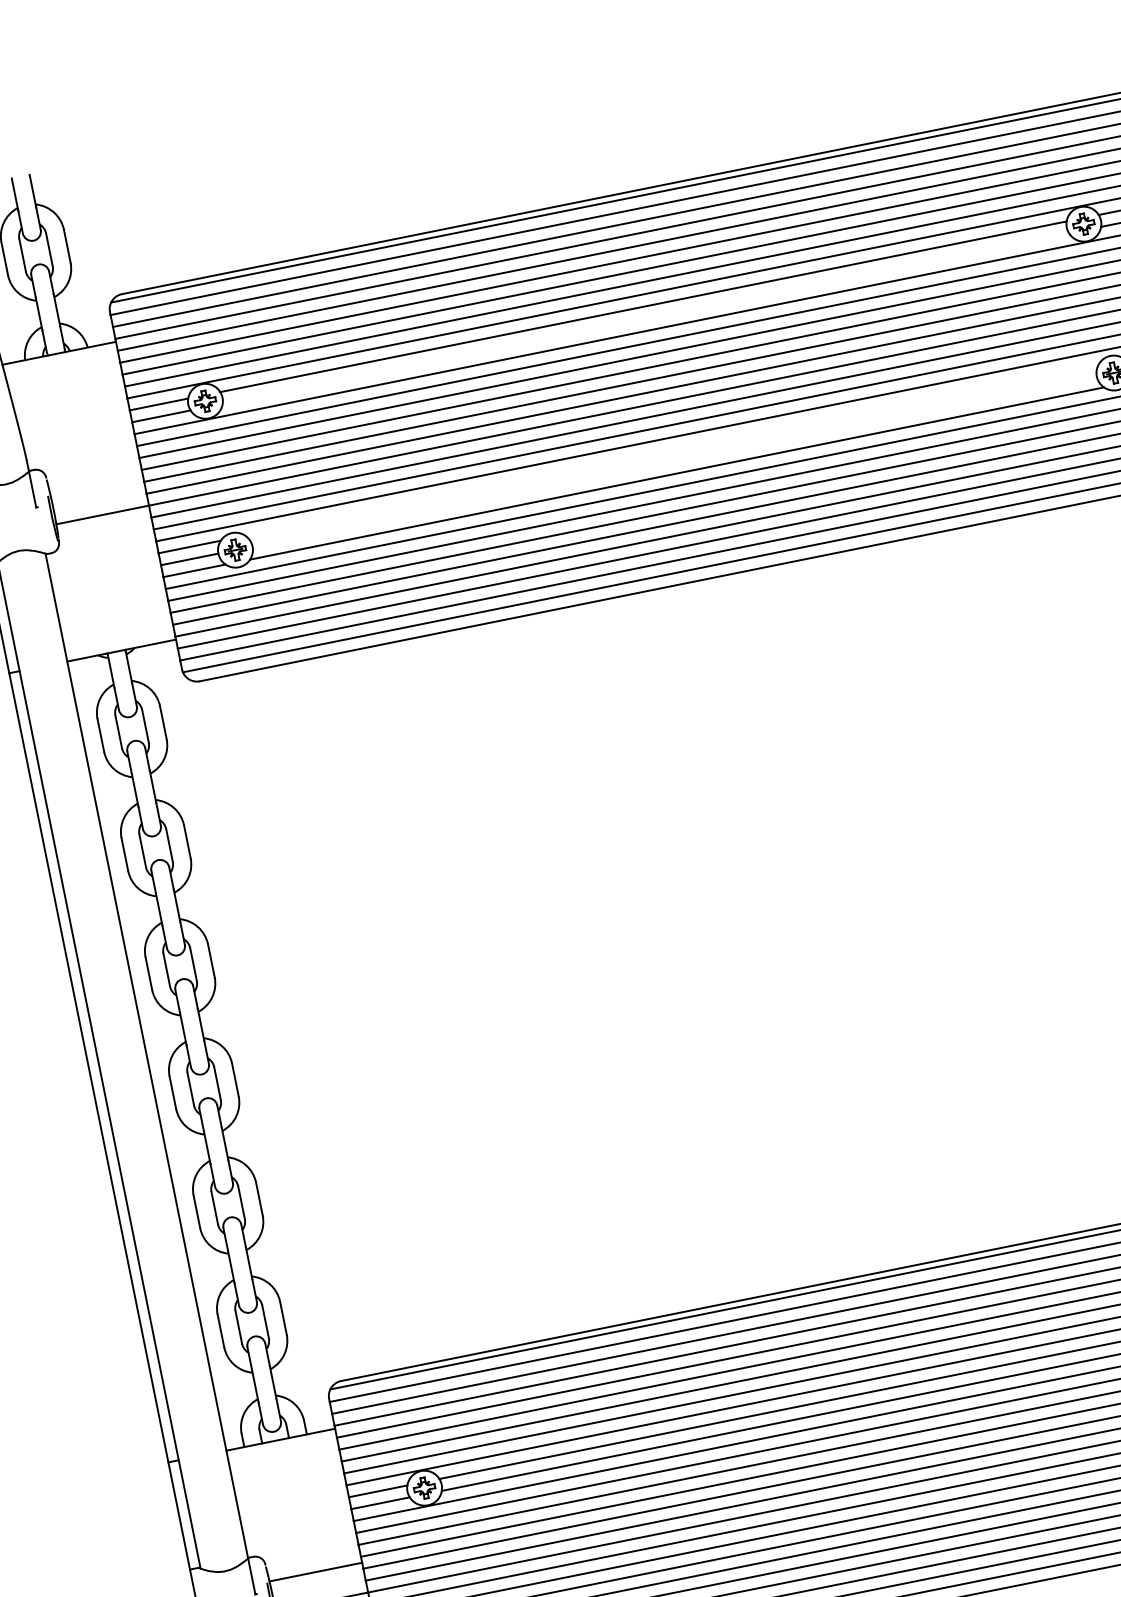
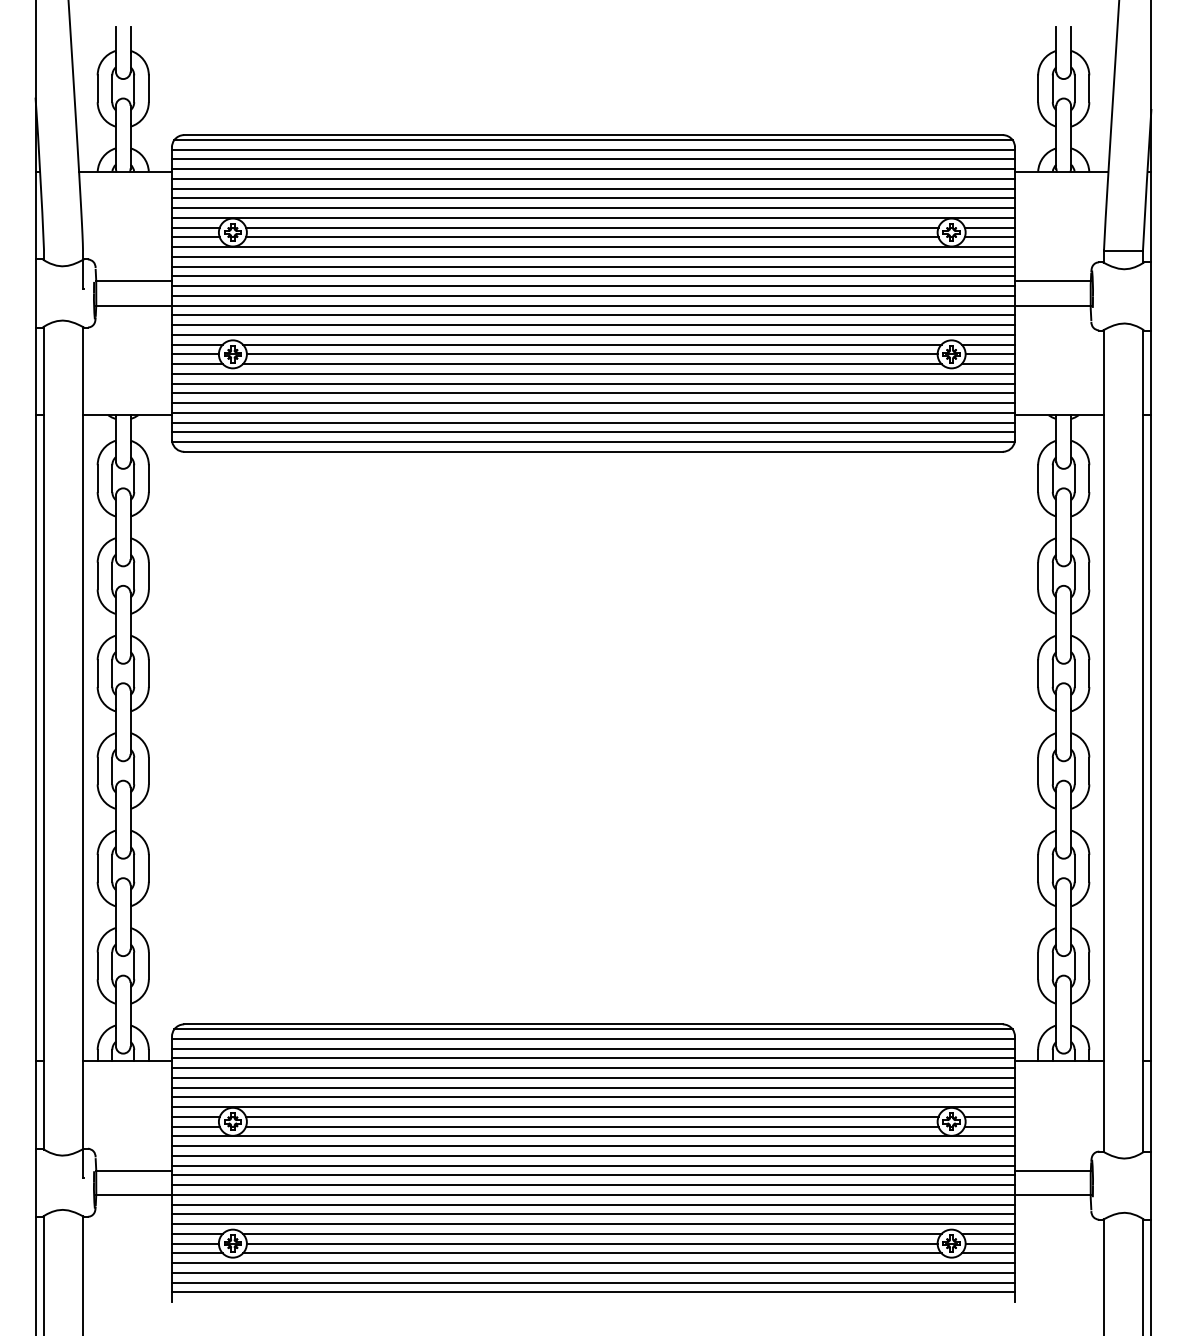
line: (646, 318) -> (592, 237), added
line: (671, 449) -> (591, 344), added
line: (673, 461) -> (591, 354), added
line: (97, 485) -> (134, 281), added

